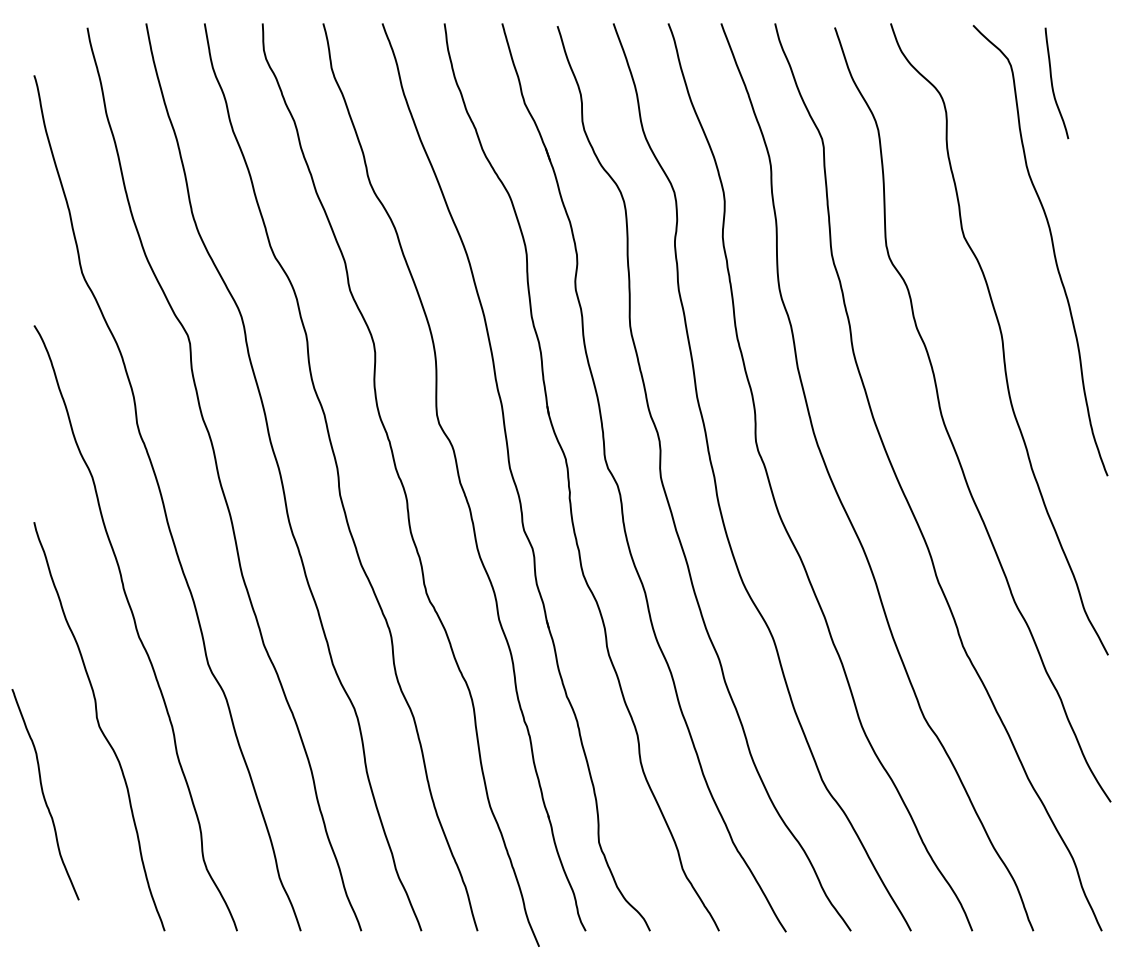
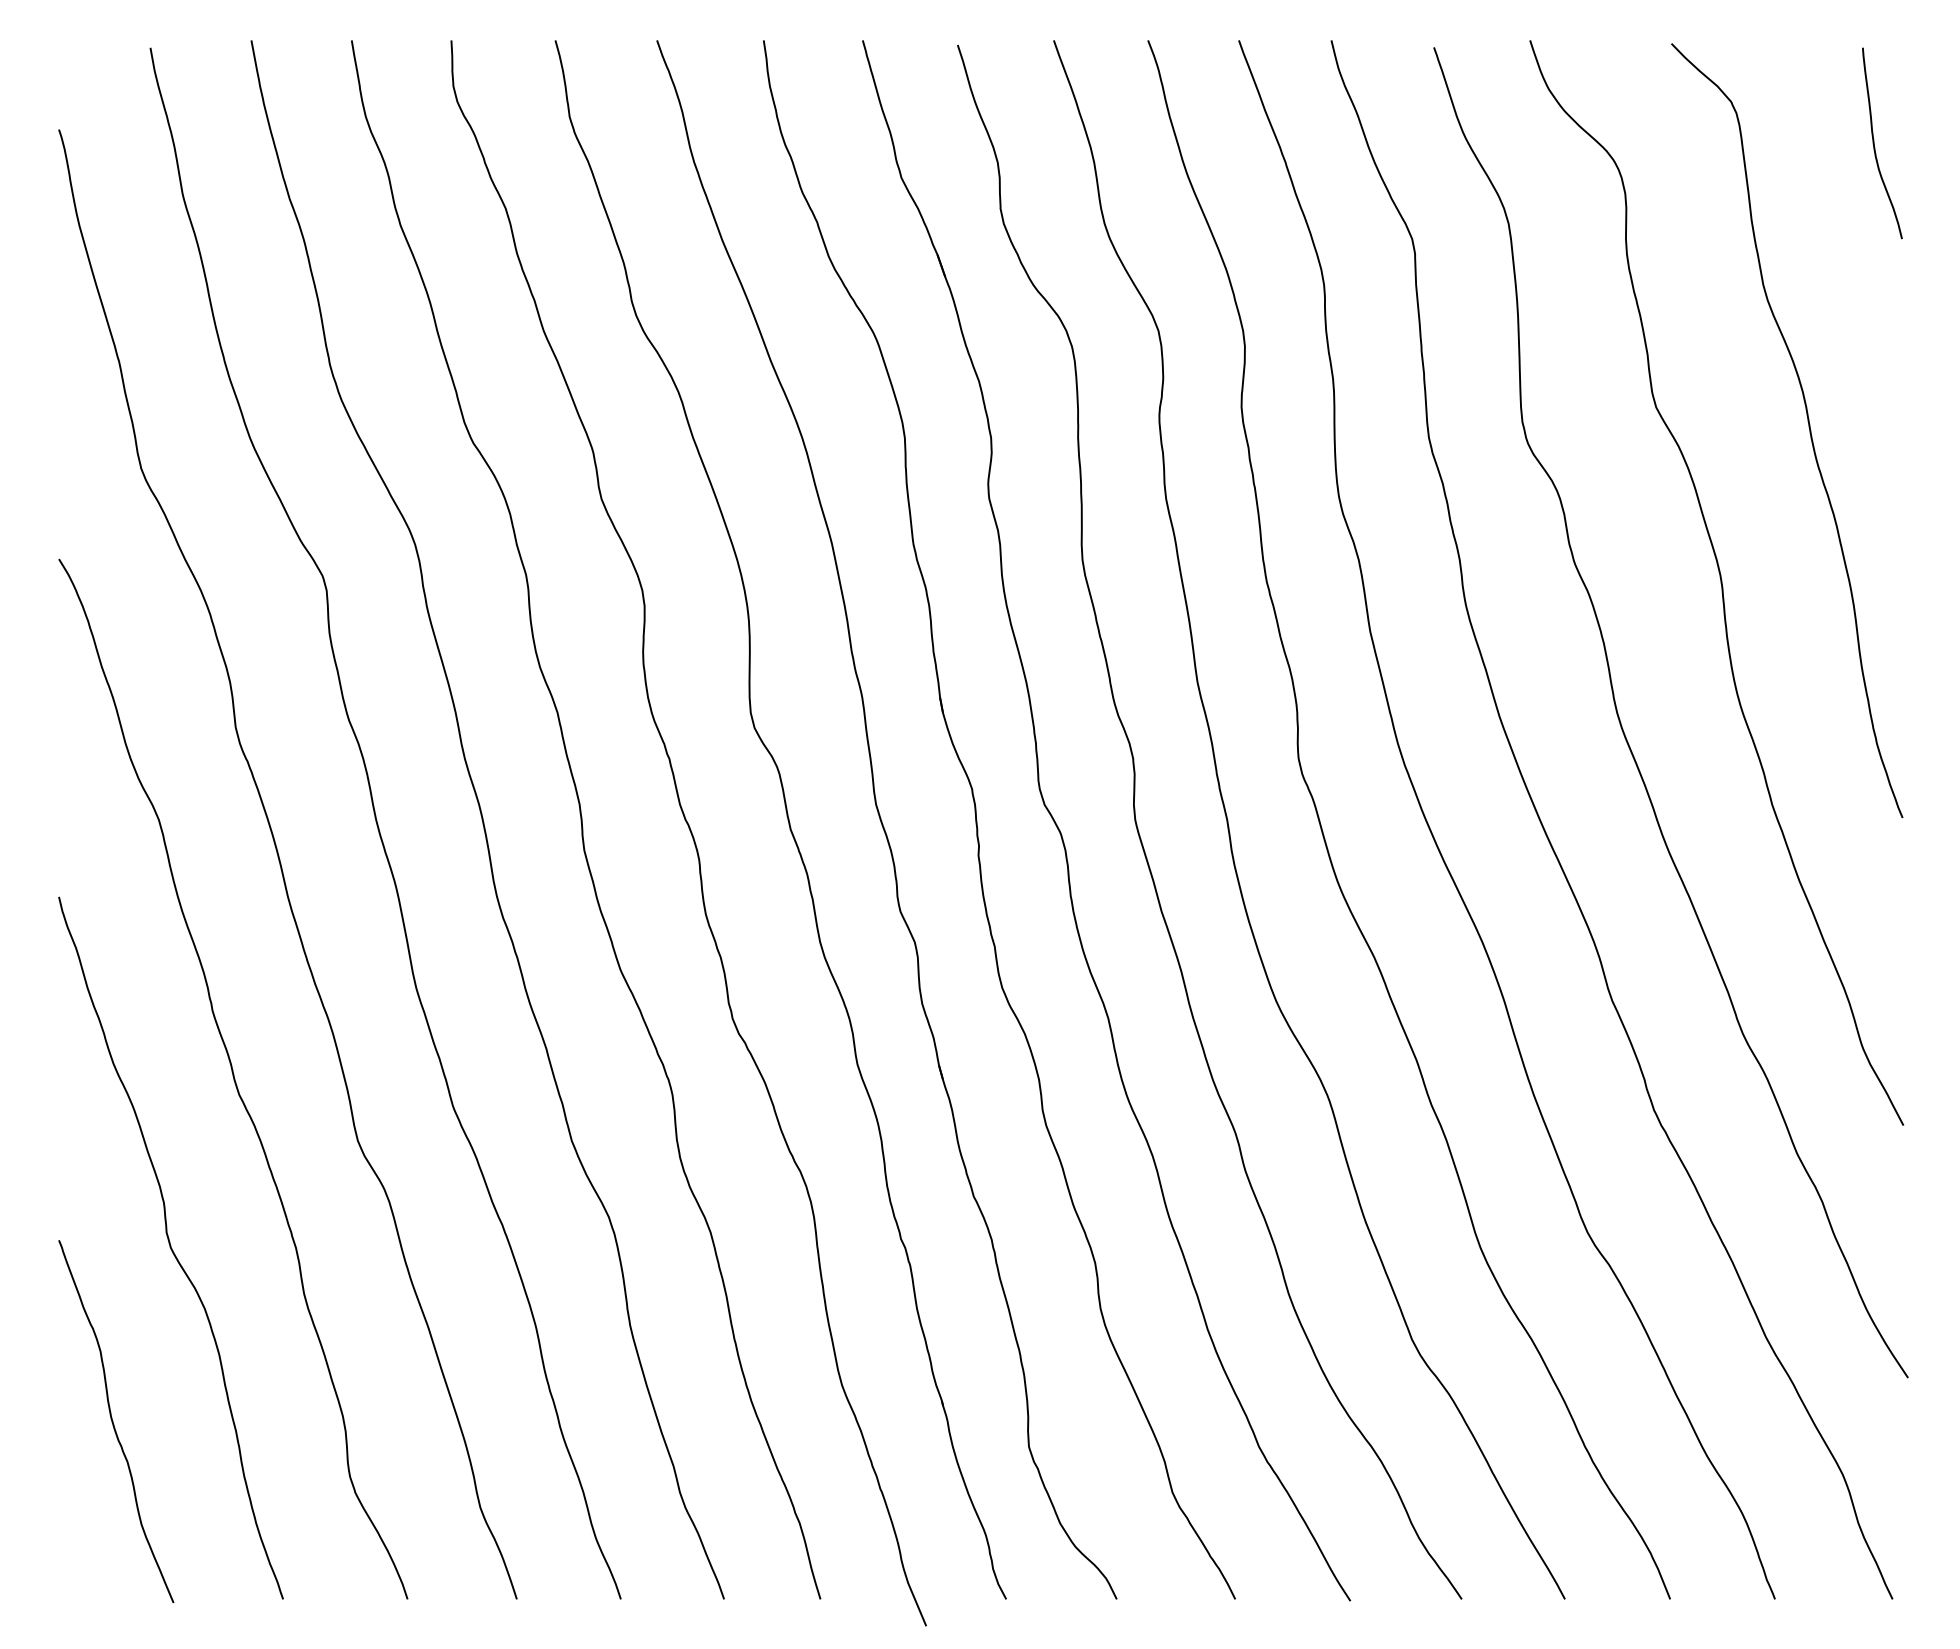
curve: (1053, 85) -> (1876, 146), moved
curve: (44, 794) -> (114, 1421), moved

